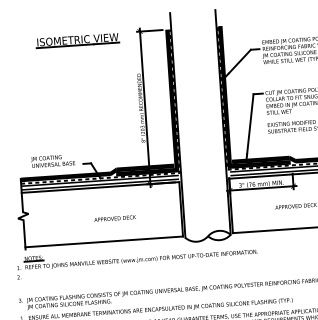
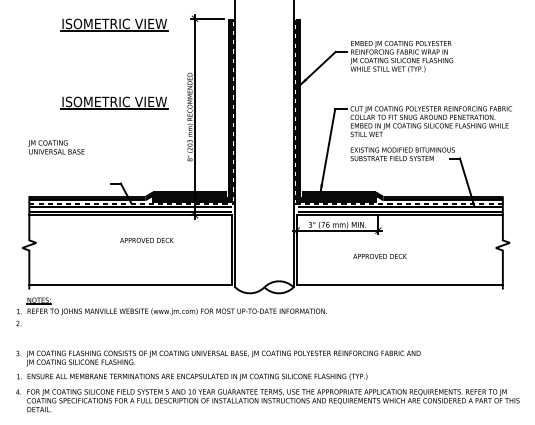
part: (81, 100) -> (114, 102), added
text: (53, 161) -> (56, 147), moved
text: (114, 218) -> (146, 240), moved

